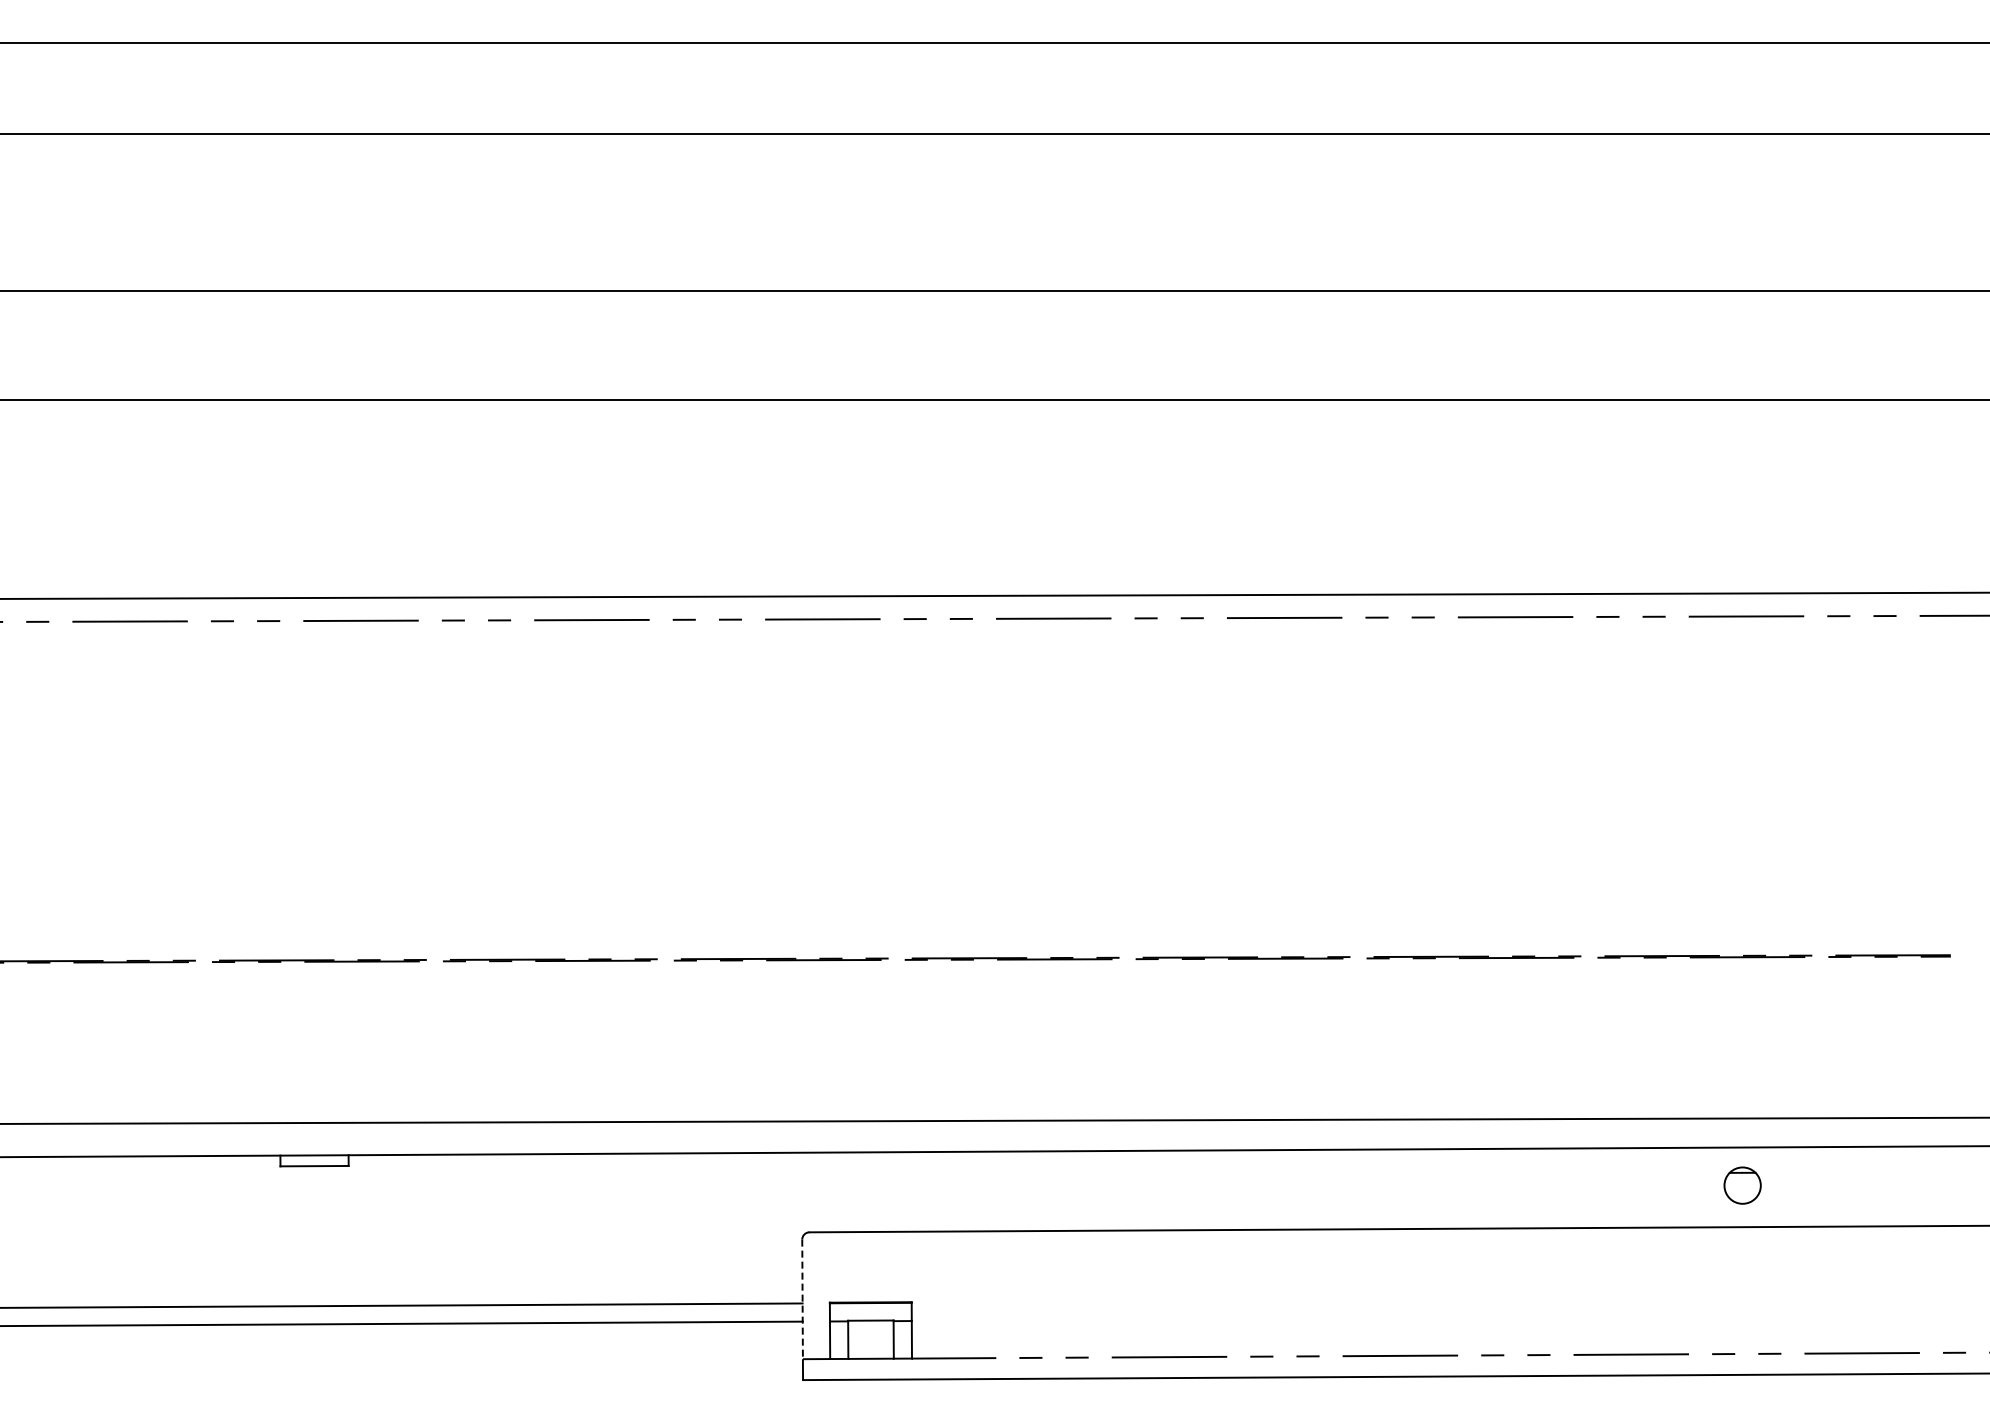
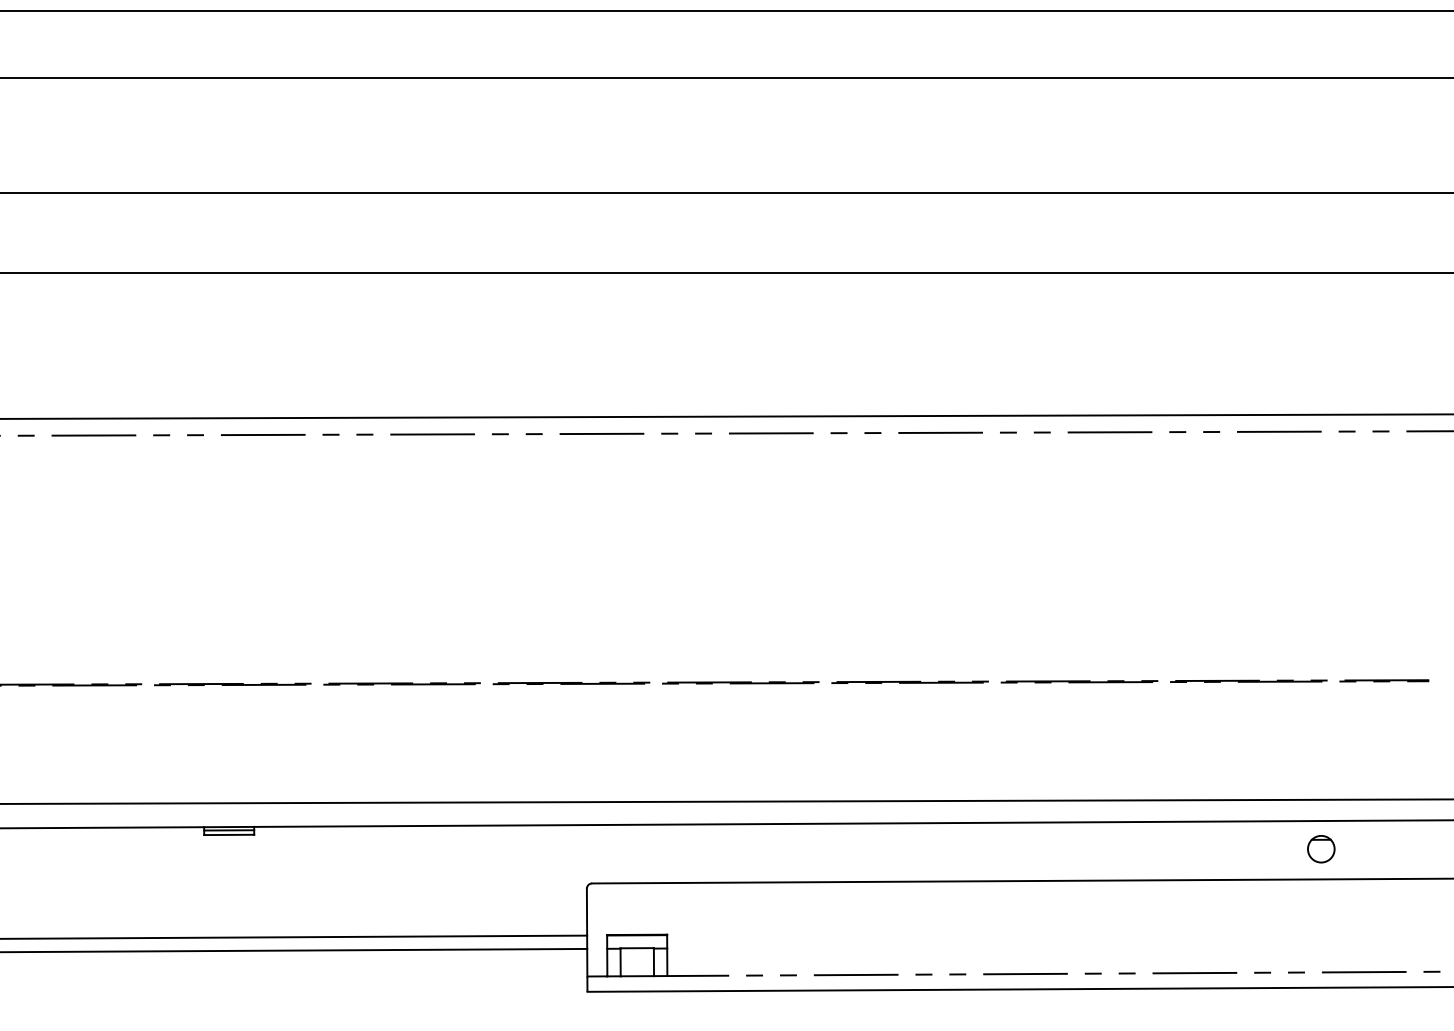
line: (314, 1159) -> (229, 830), added
part: (1742, 1185) -> (1321, 849), moved
line: (802, 1299) -> (587, 932), dashed -> solid

